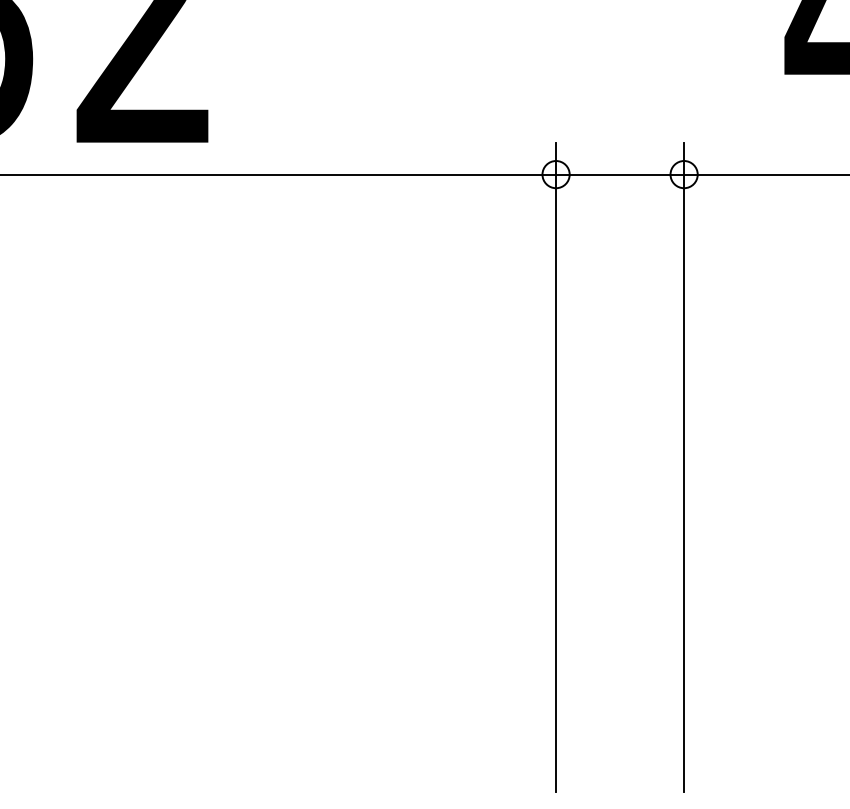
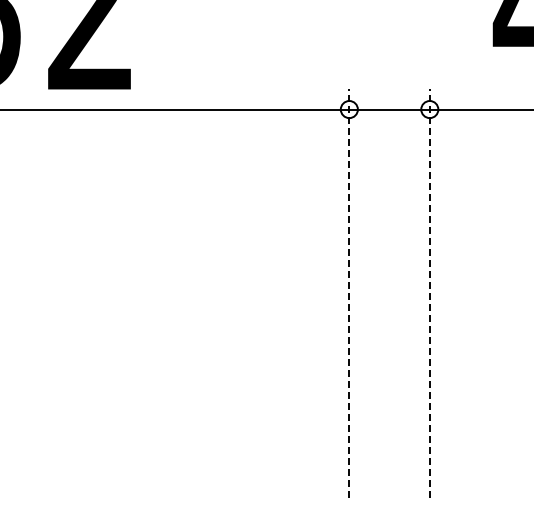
line: (556, 467) -> (349, 293), solid -> dashed
line: (683, 467) -> (429, 293), solid -> dashed

